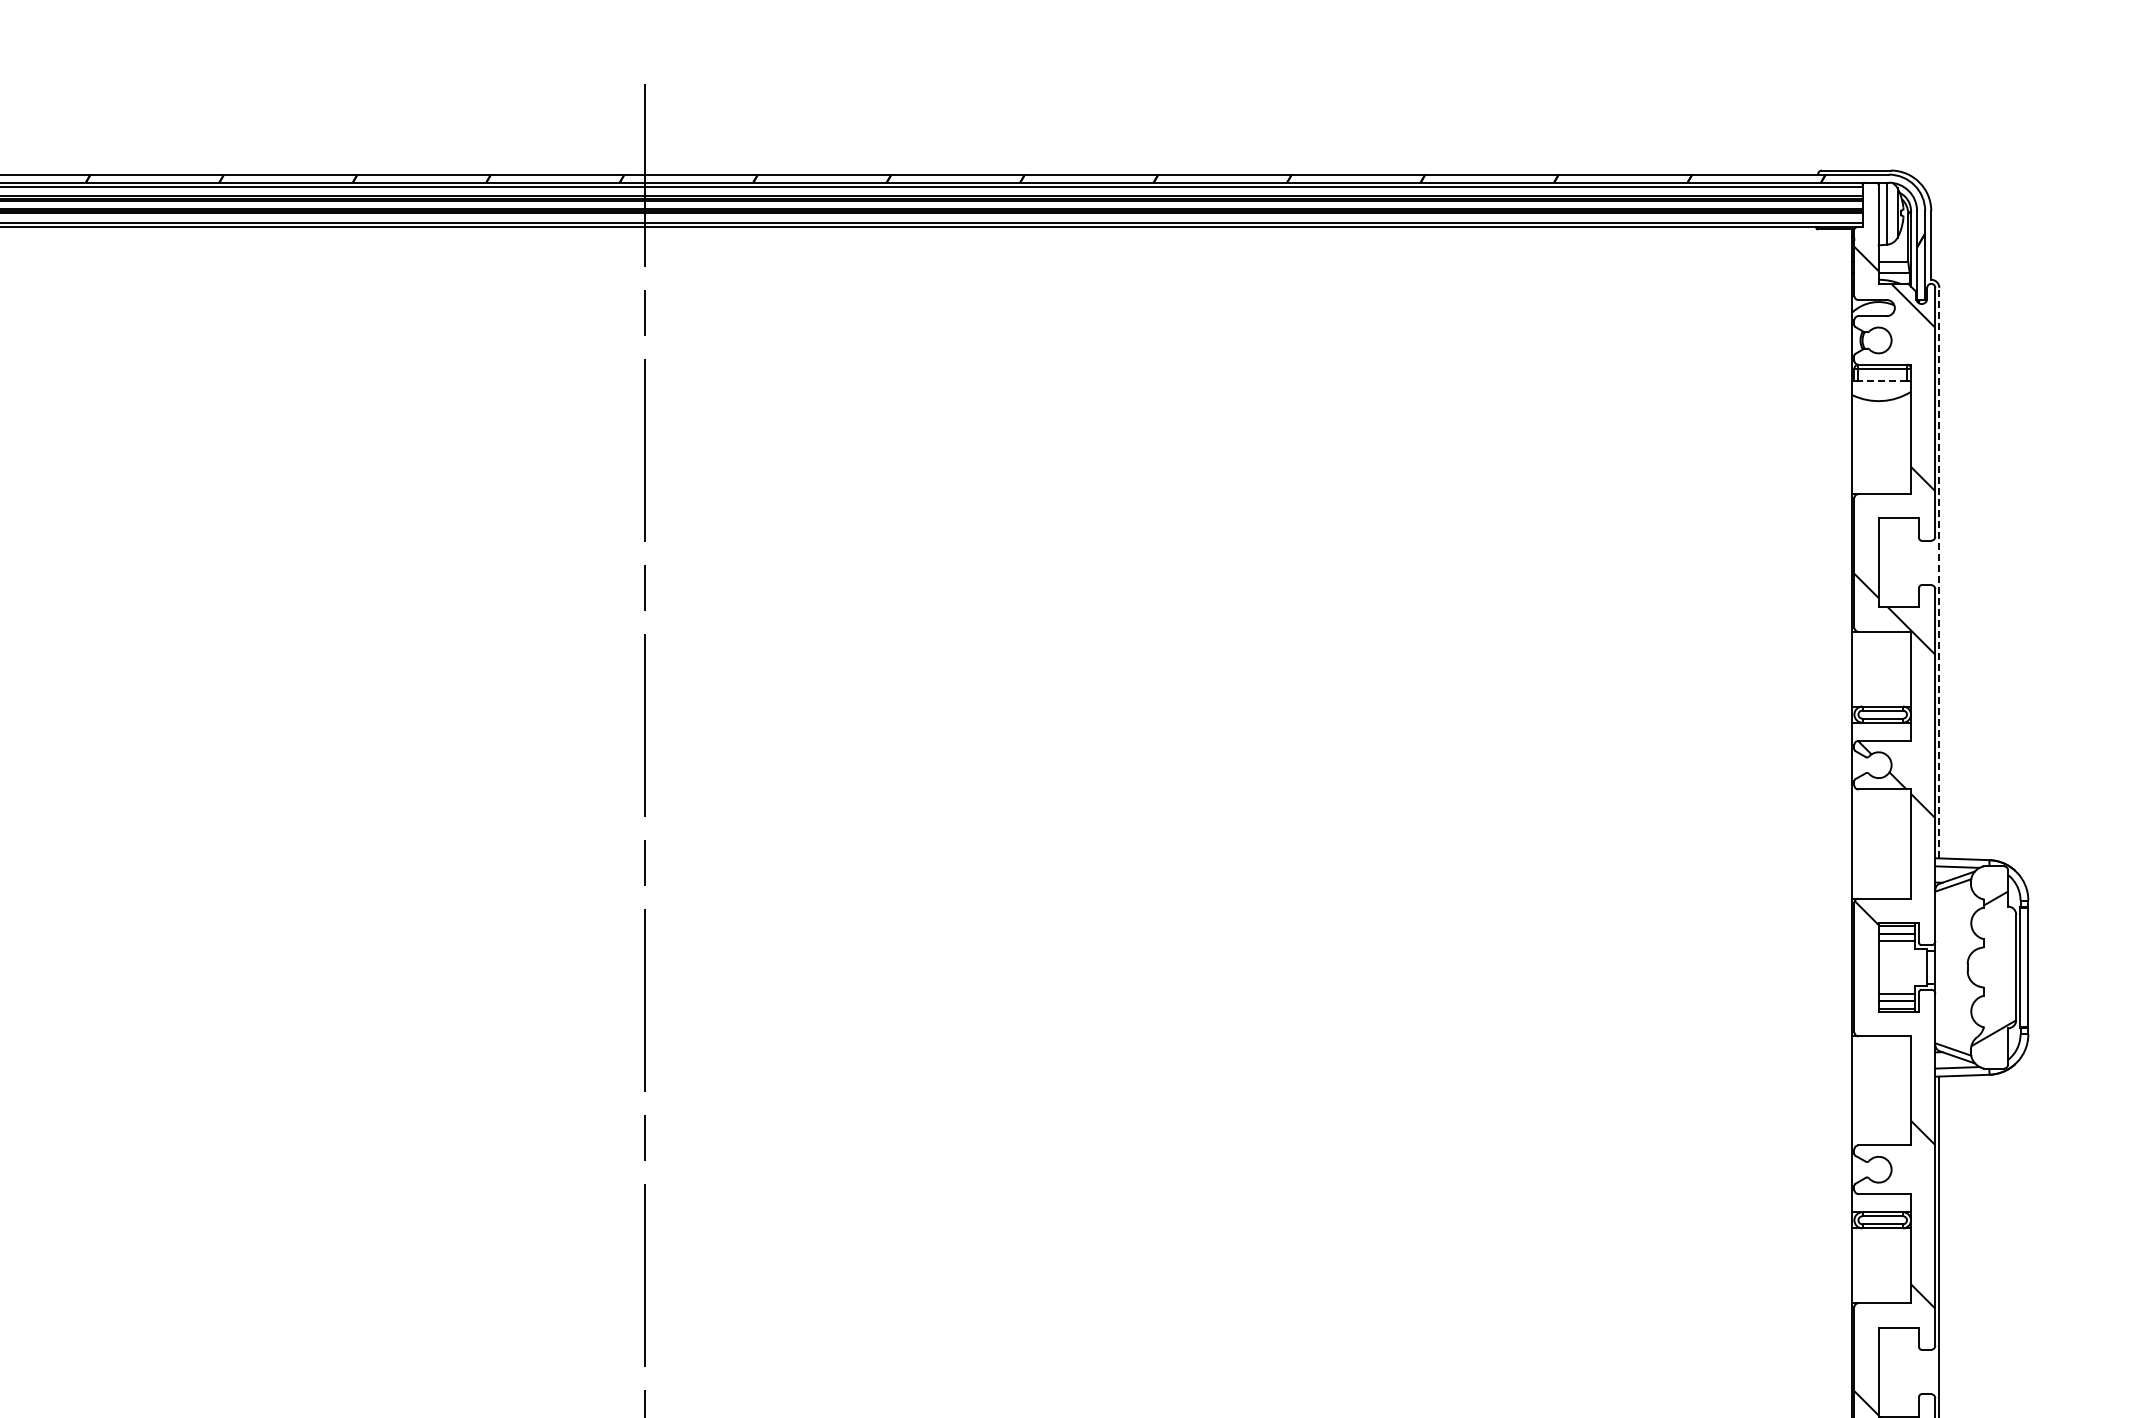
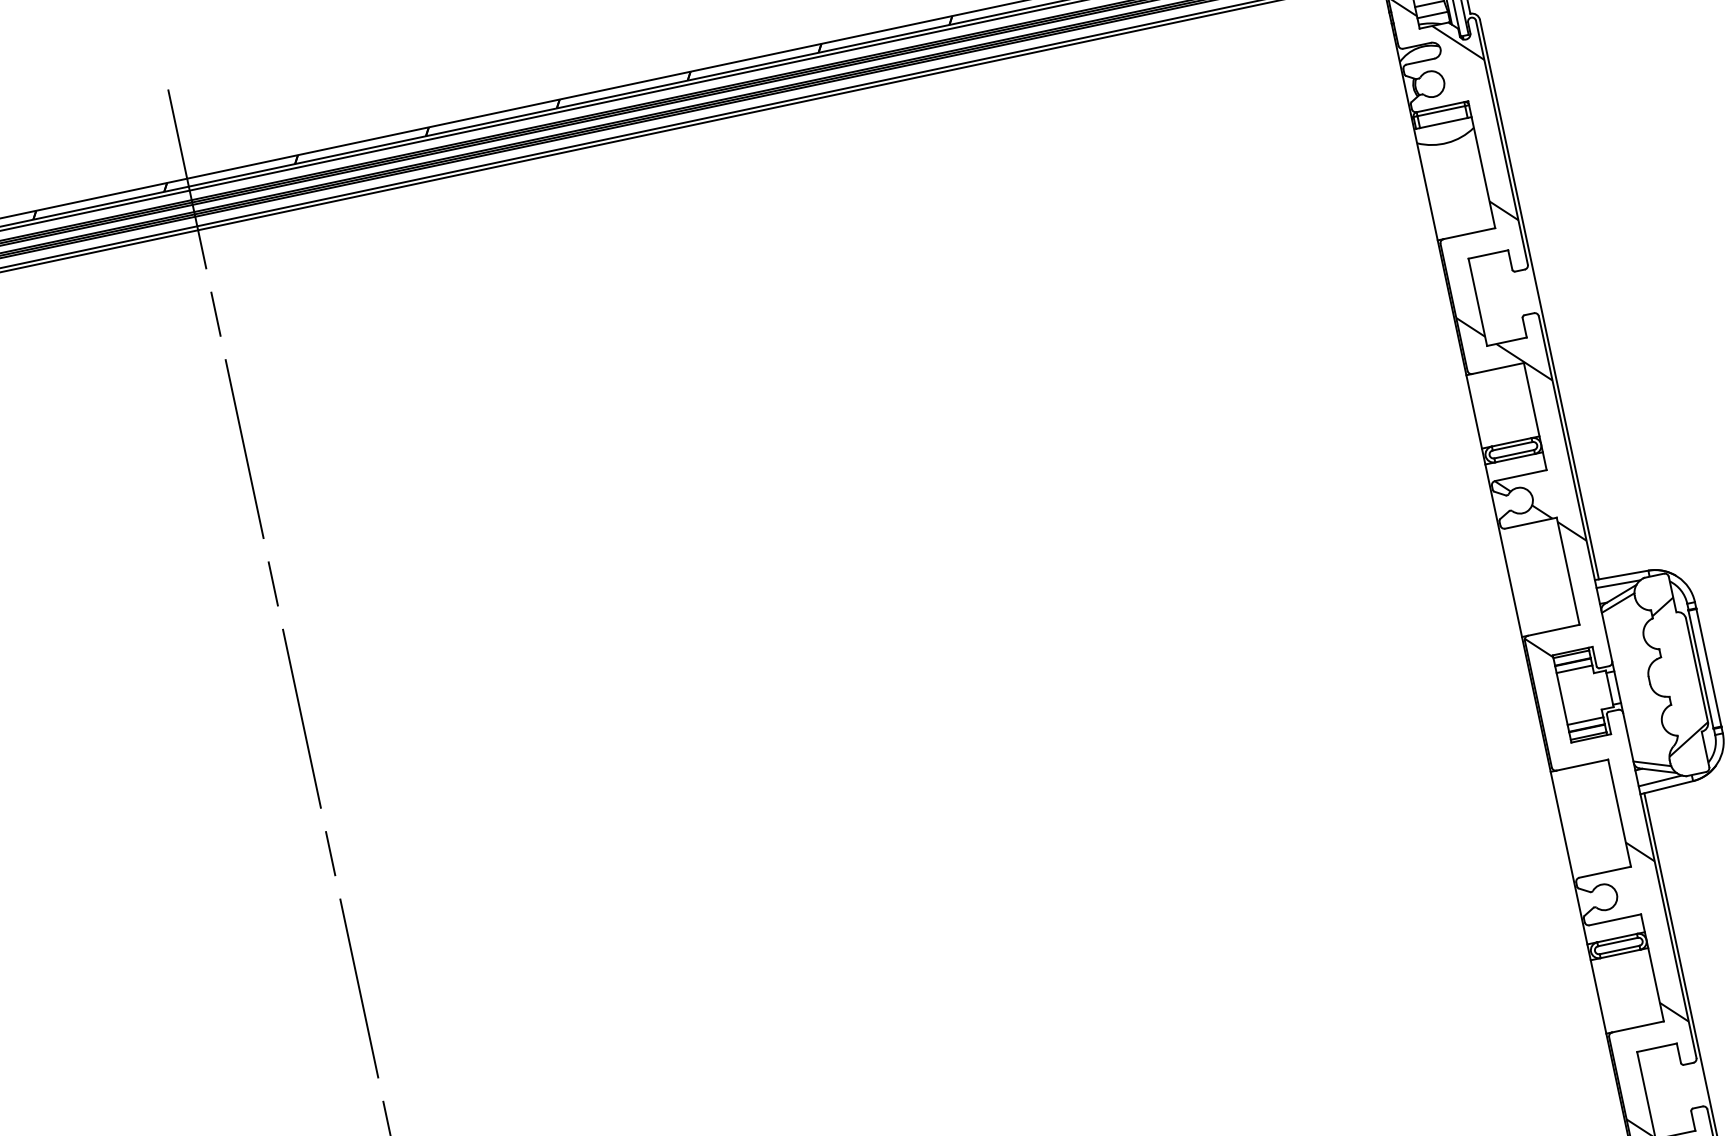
line: (1882, 380) -> (1443, 122), dashed -> solid
line: (1939, 572) -> (1539, 299), dashed -> solid

